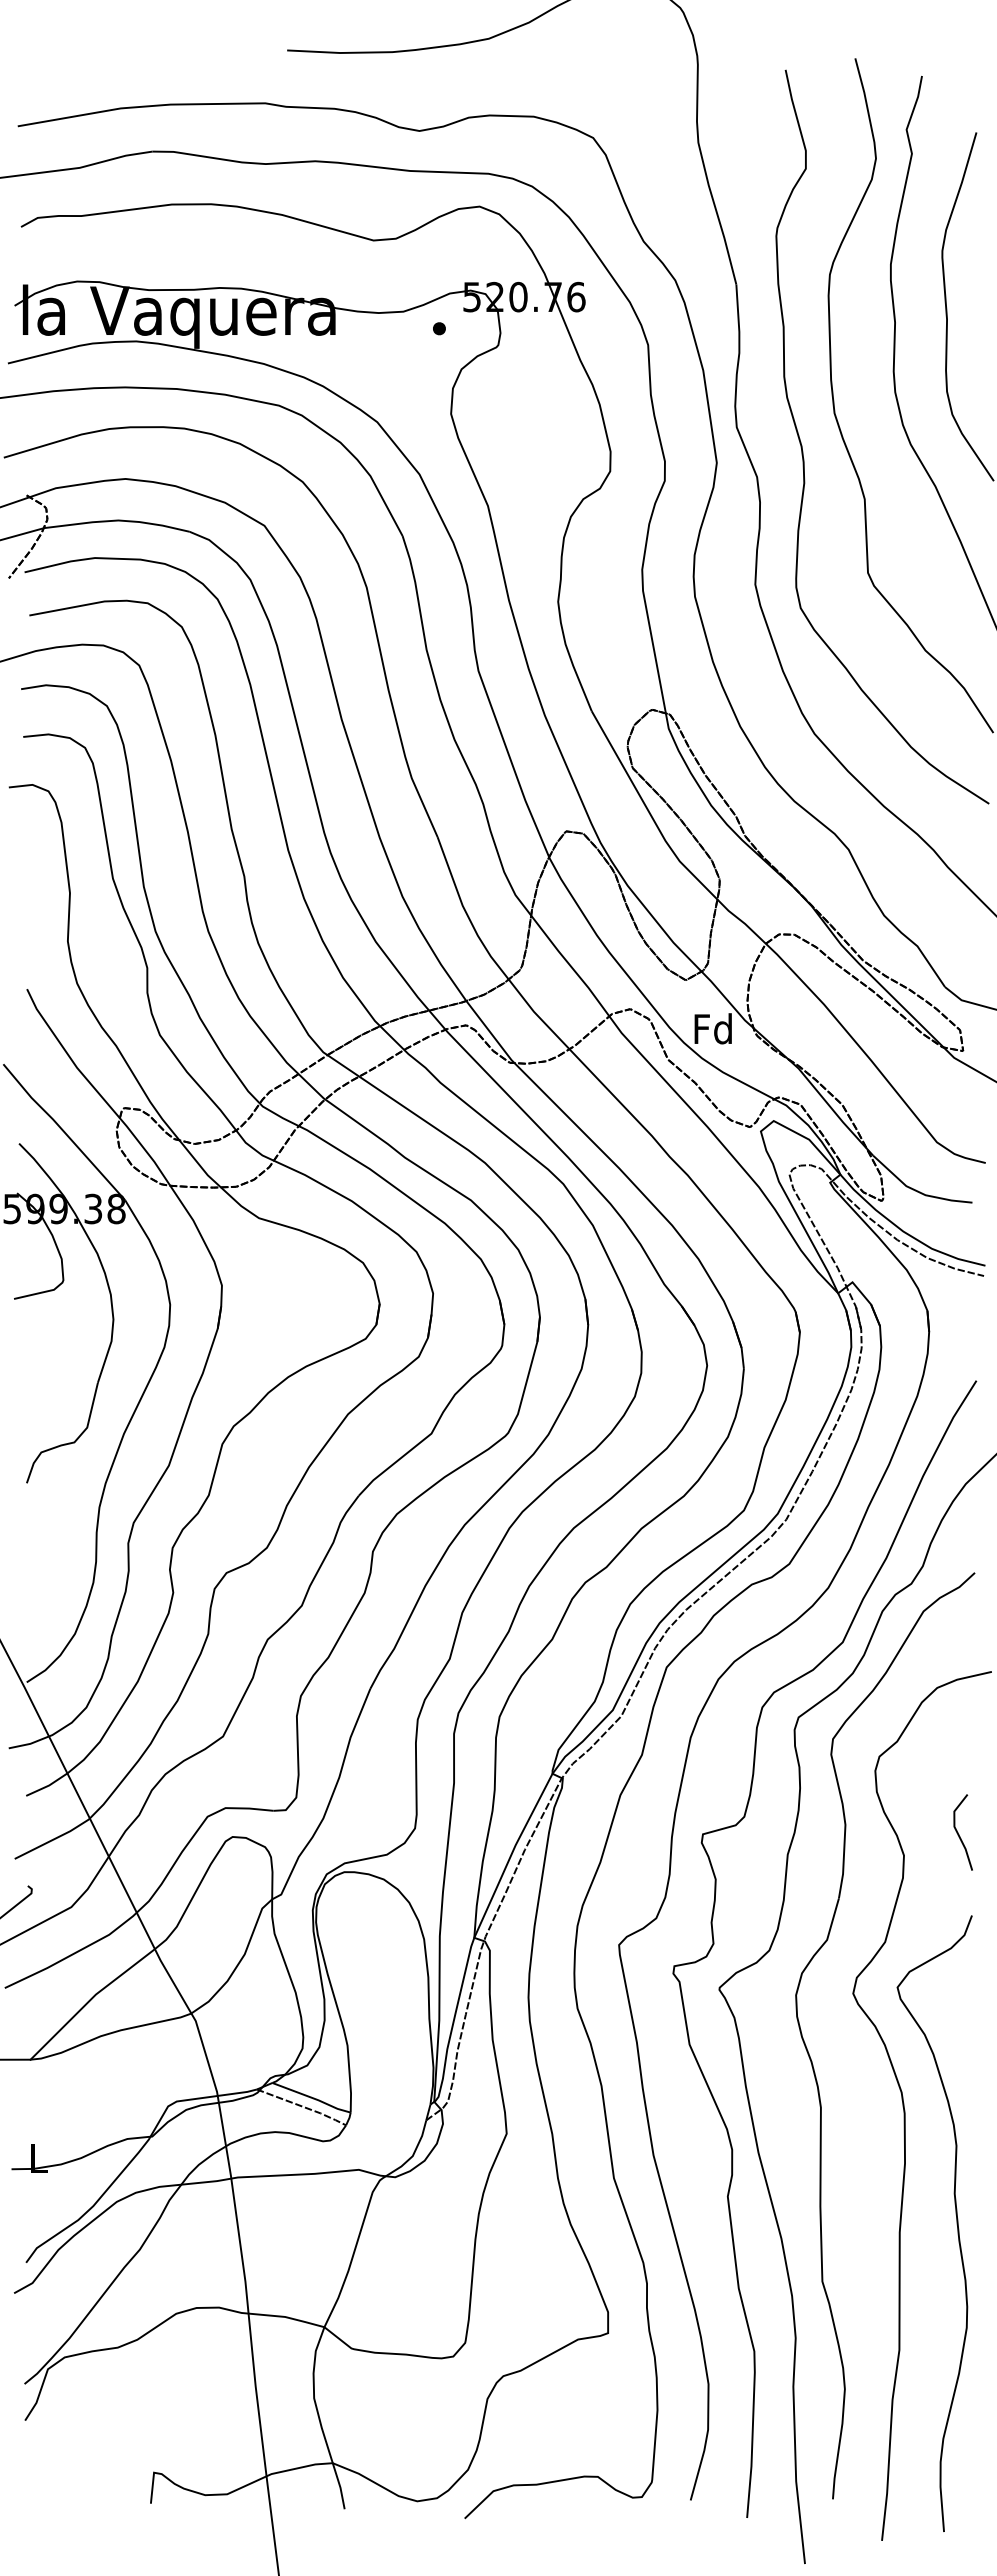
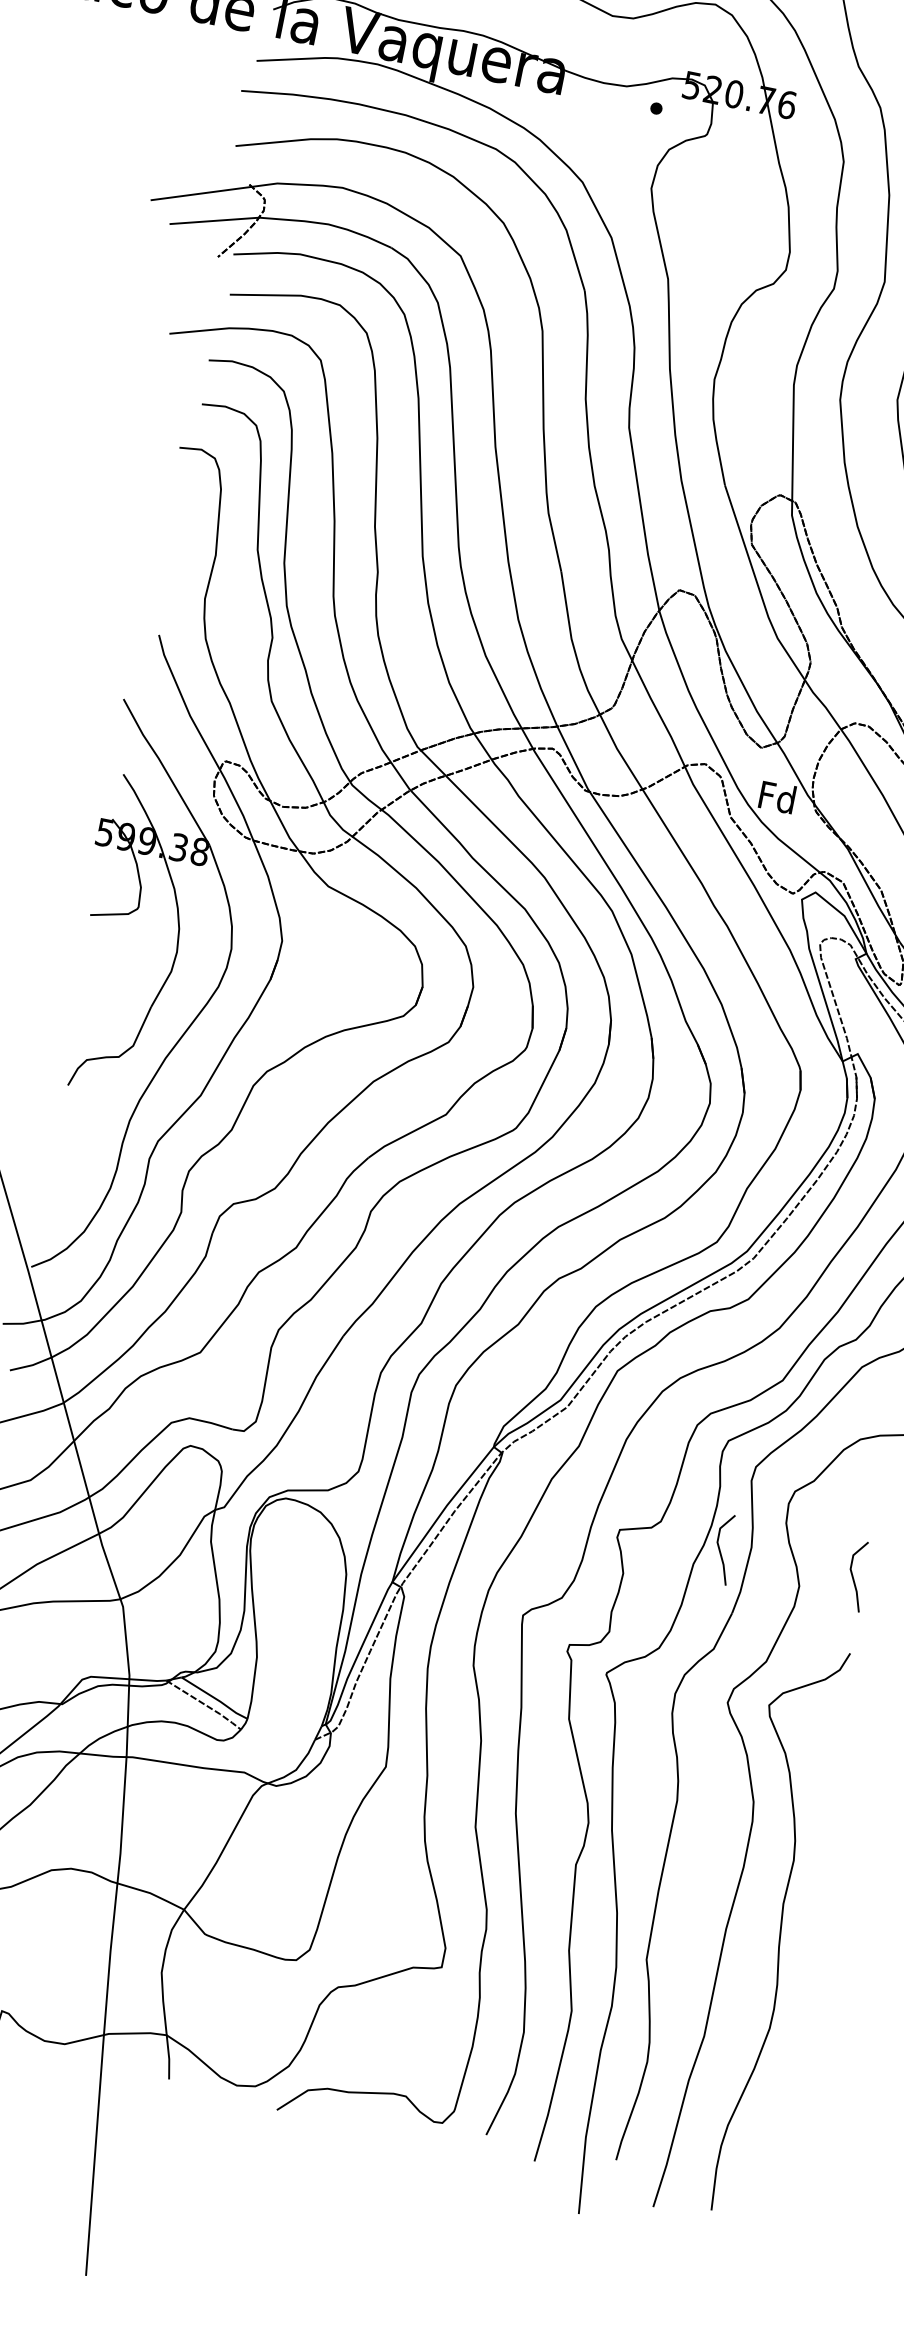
line: (813, 1834) -> (720, 1550), added

